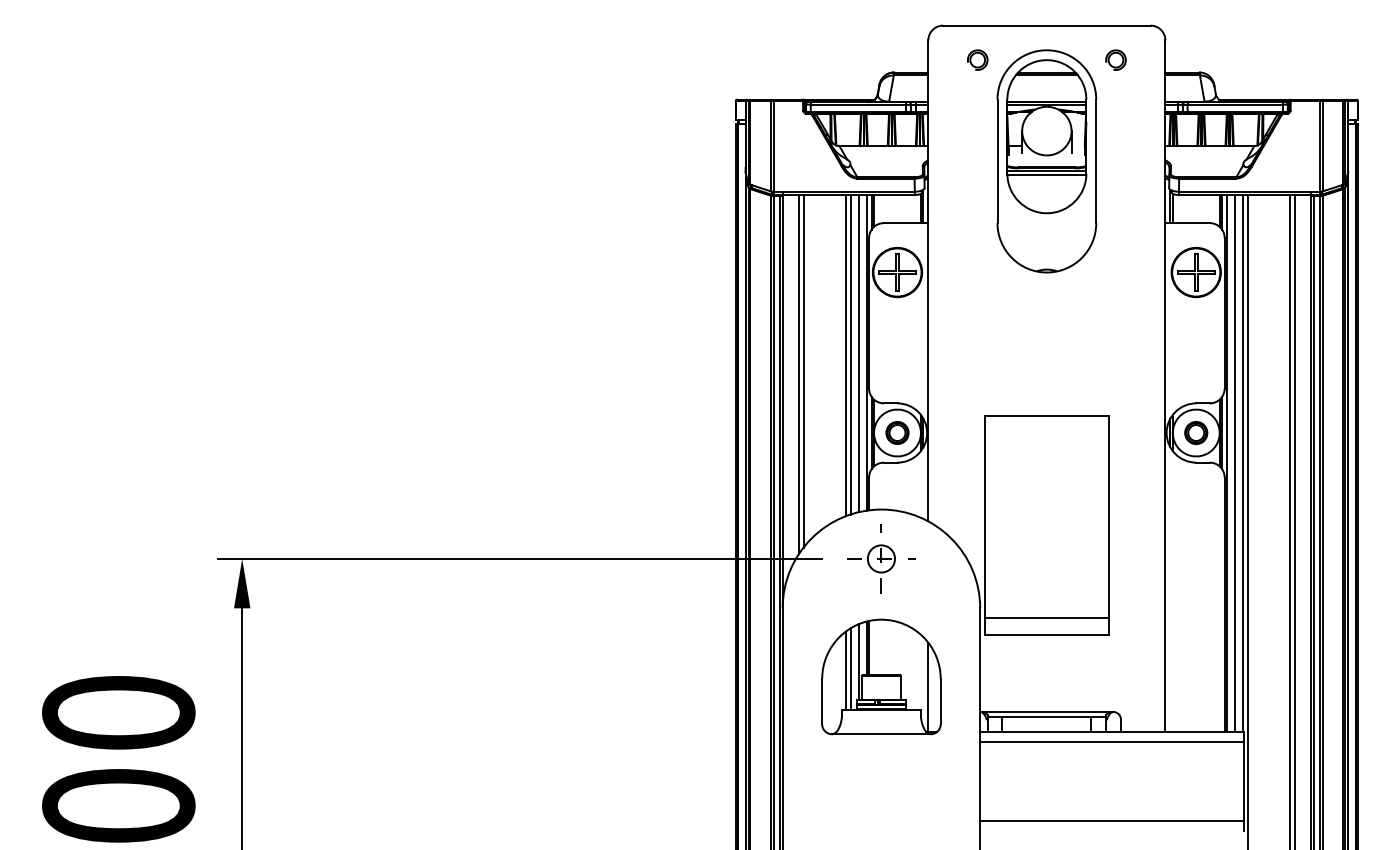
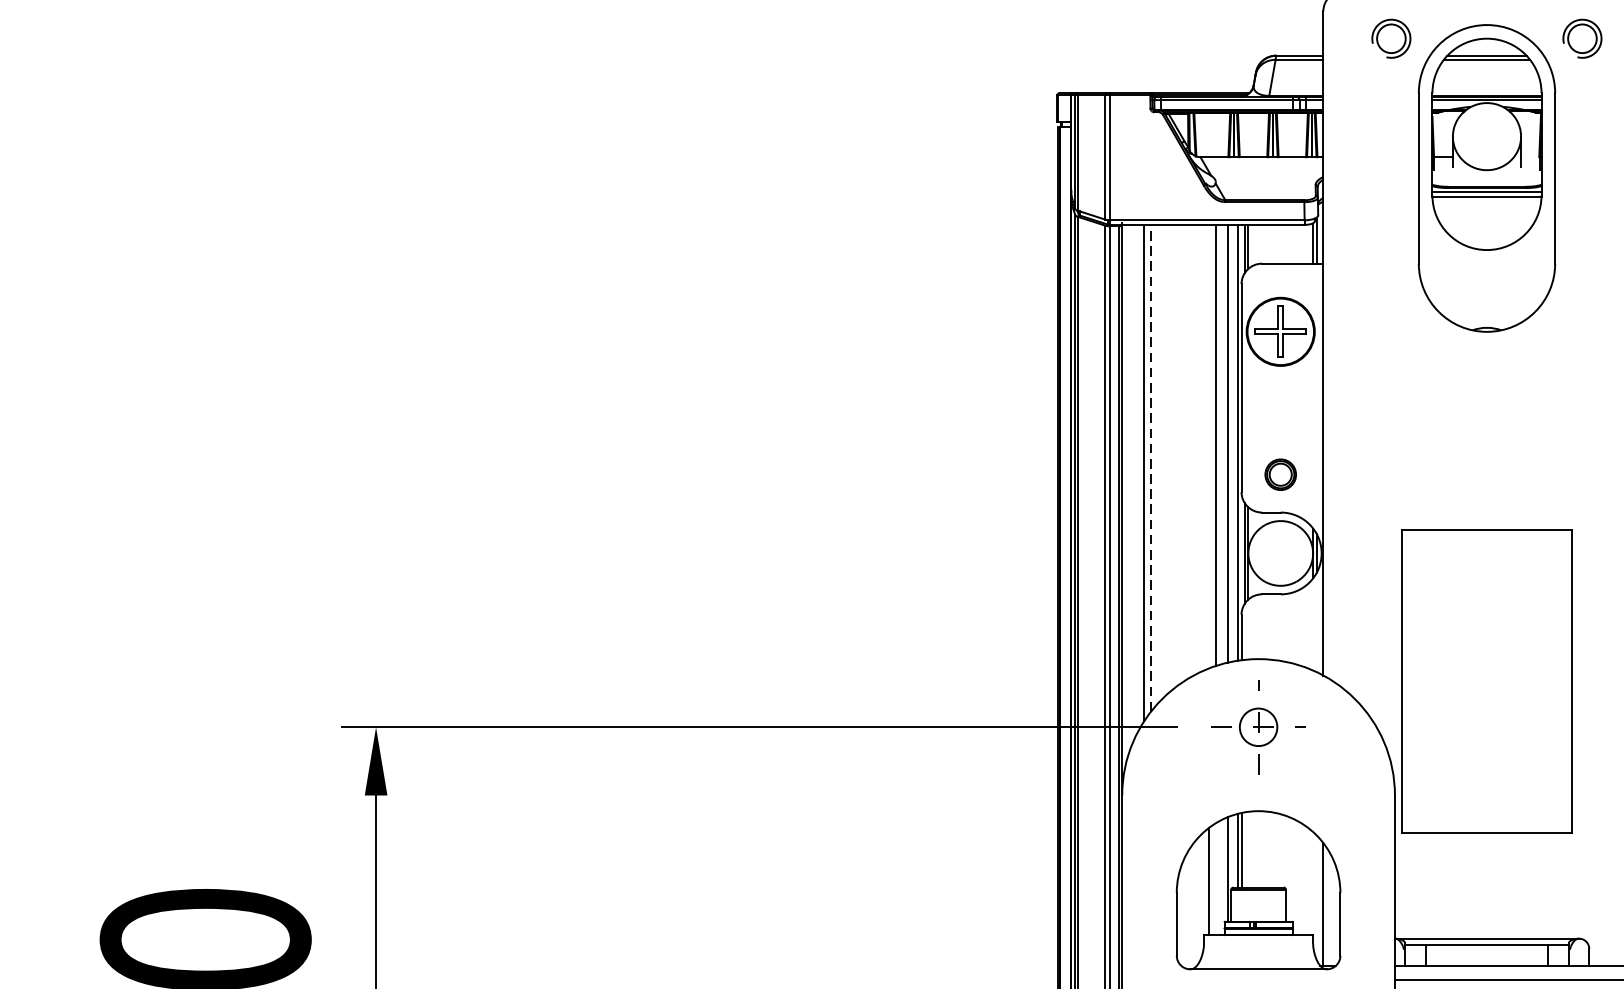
part: (977, 59) -> (1391, 37), size x1.4
part: (1115, 59) -> (1581, 37), size x1.4
line: (845, 355) -> (1208, 446), removed
line: (803, 370) -> (1150, 467), solid -> dashed
part: (897, 432) -> (1280, 474), moved
line: (1046, 618) -> (1486, 809), removed
line: (850, 668) -> (1215, 878), removed

